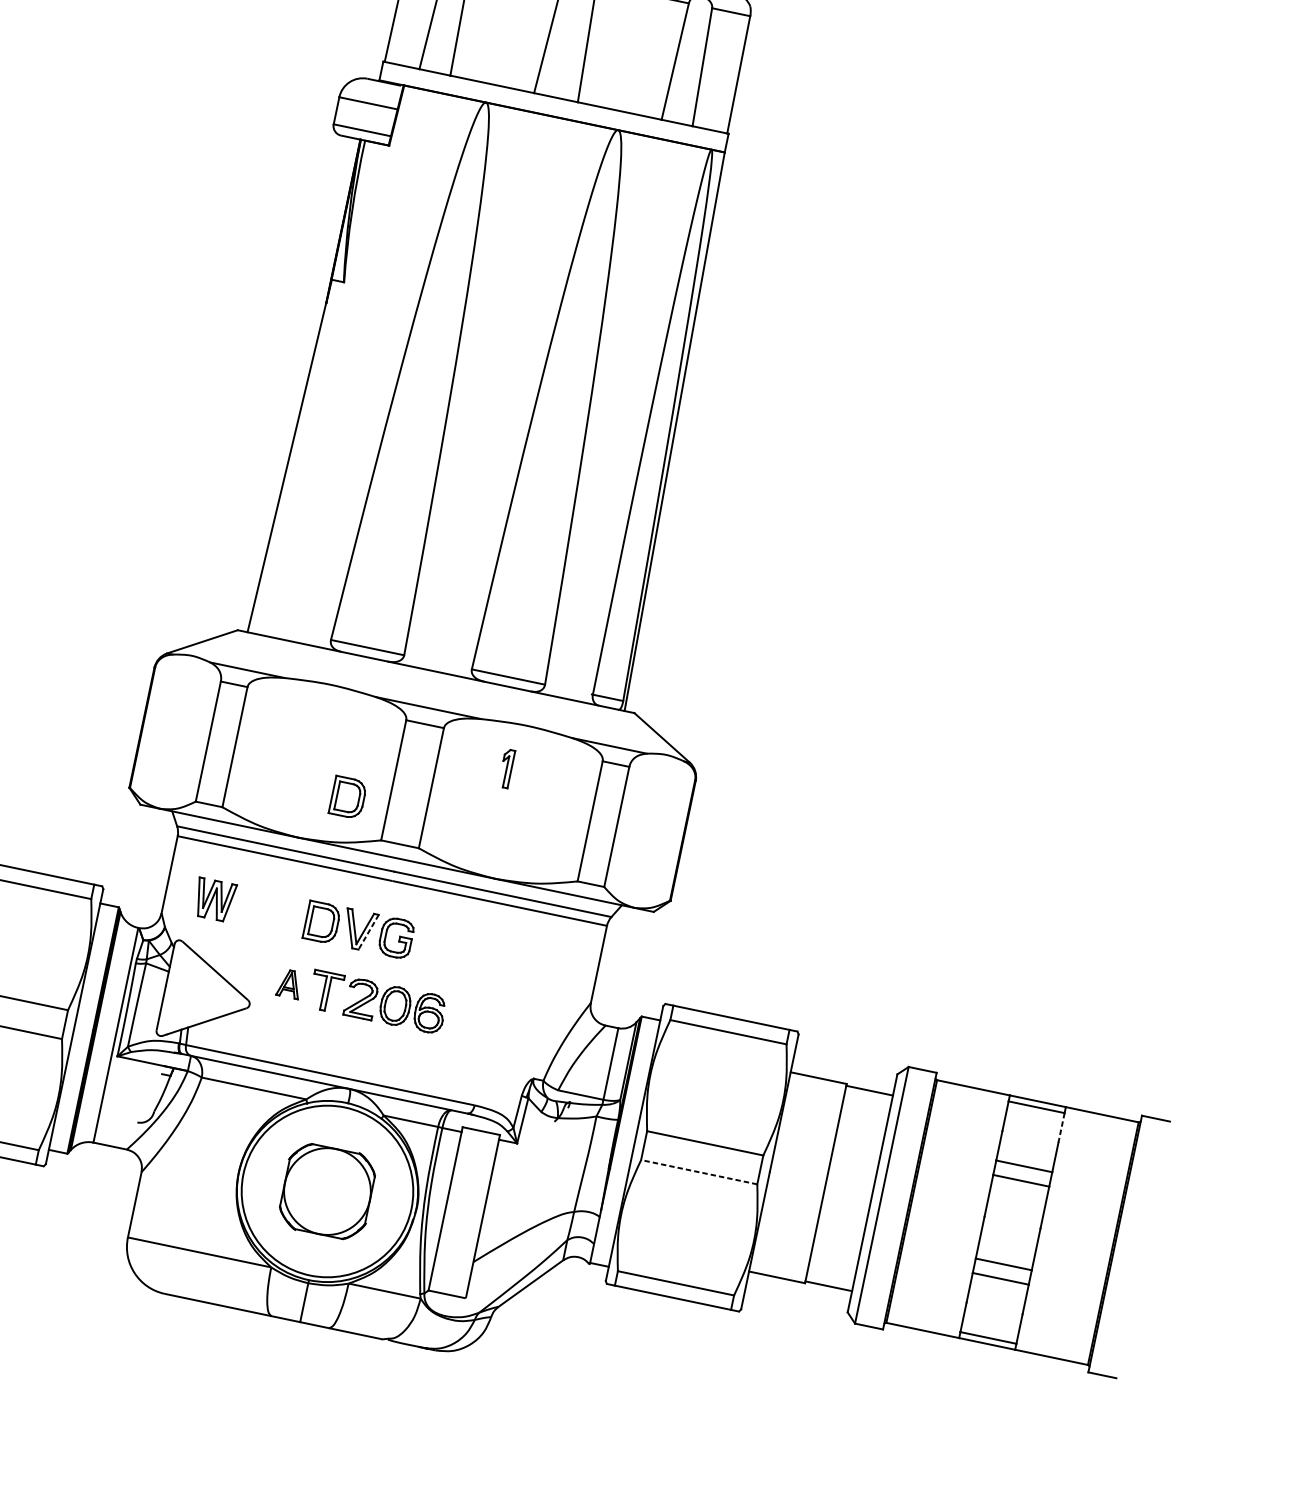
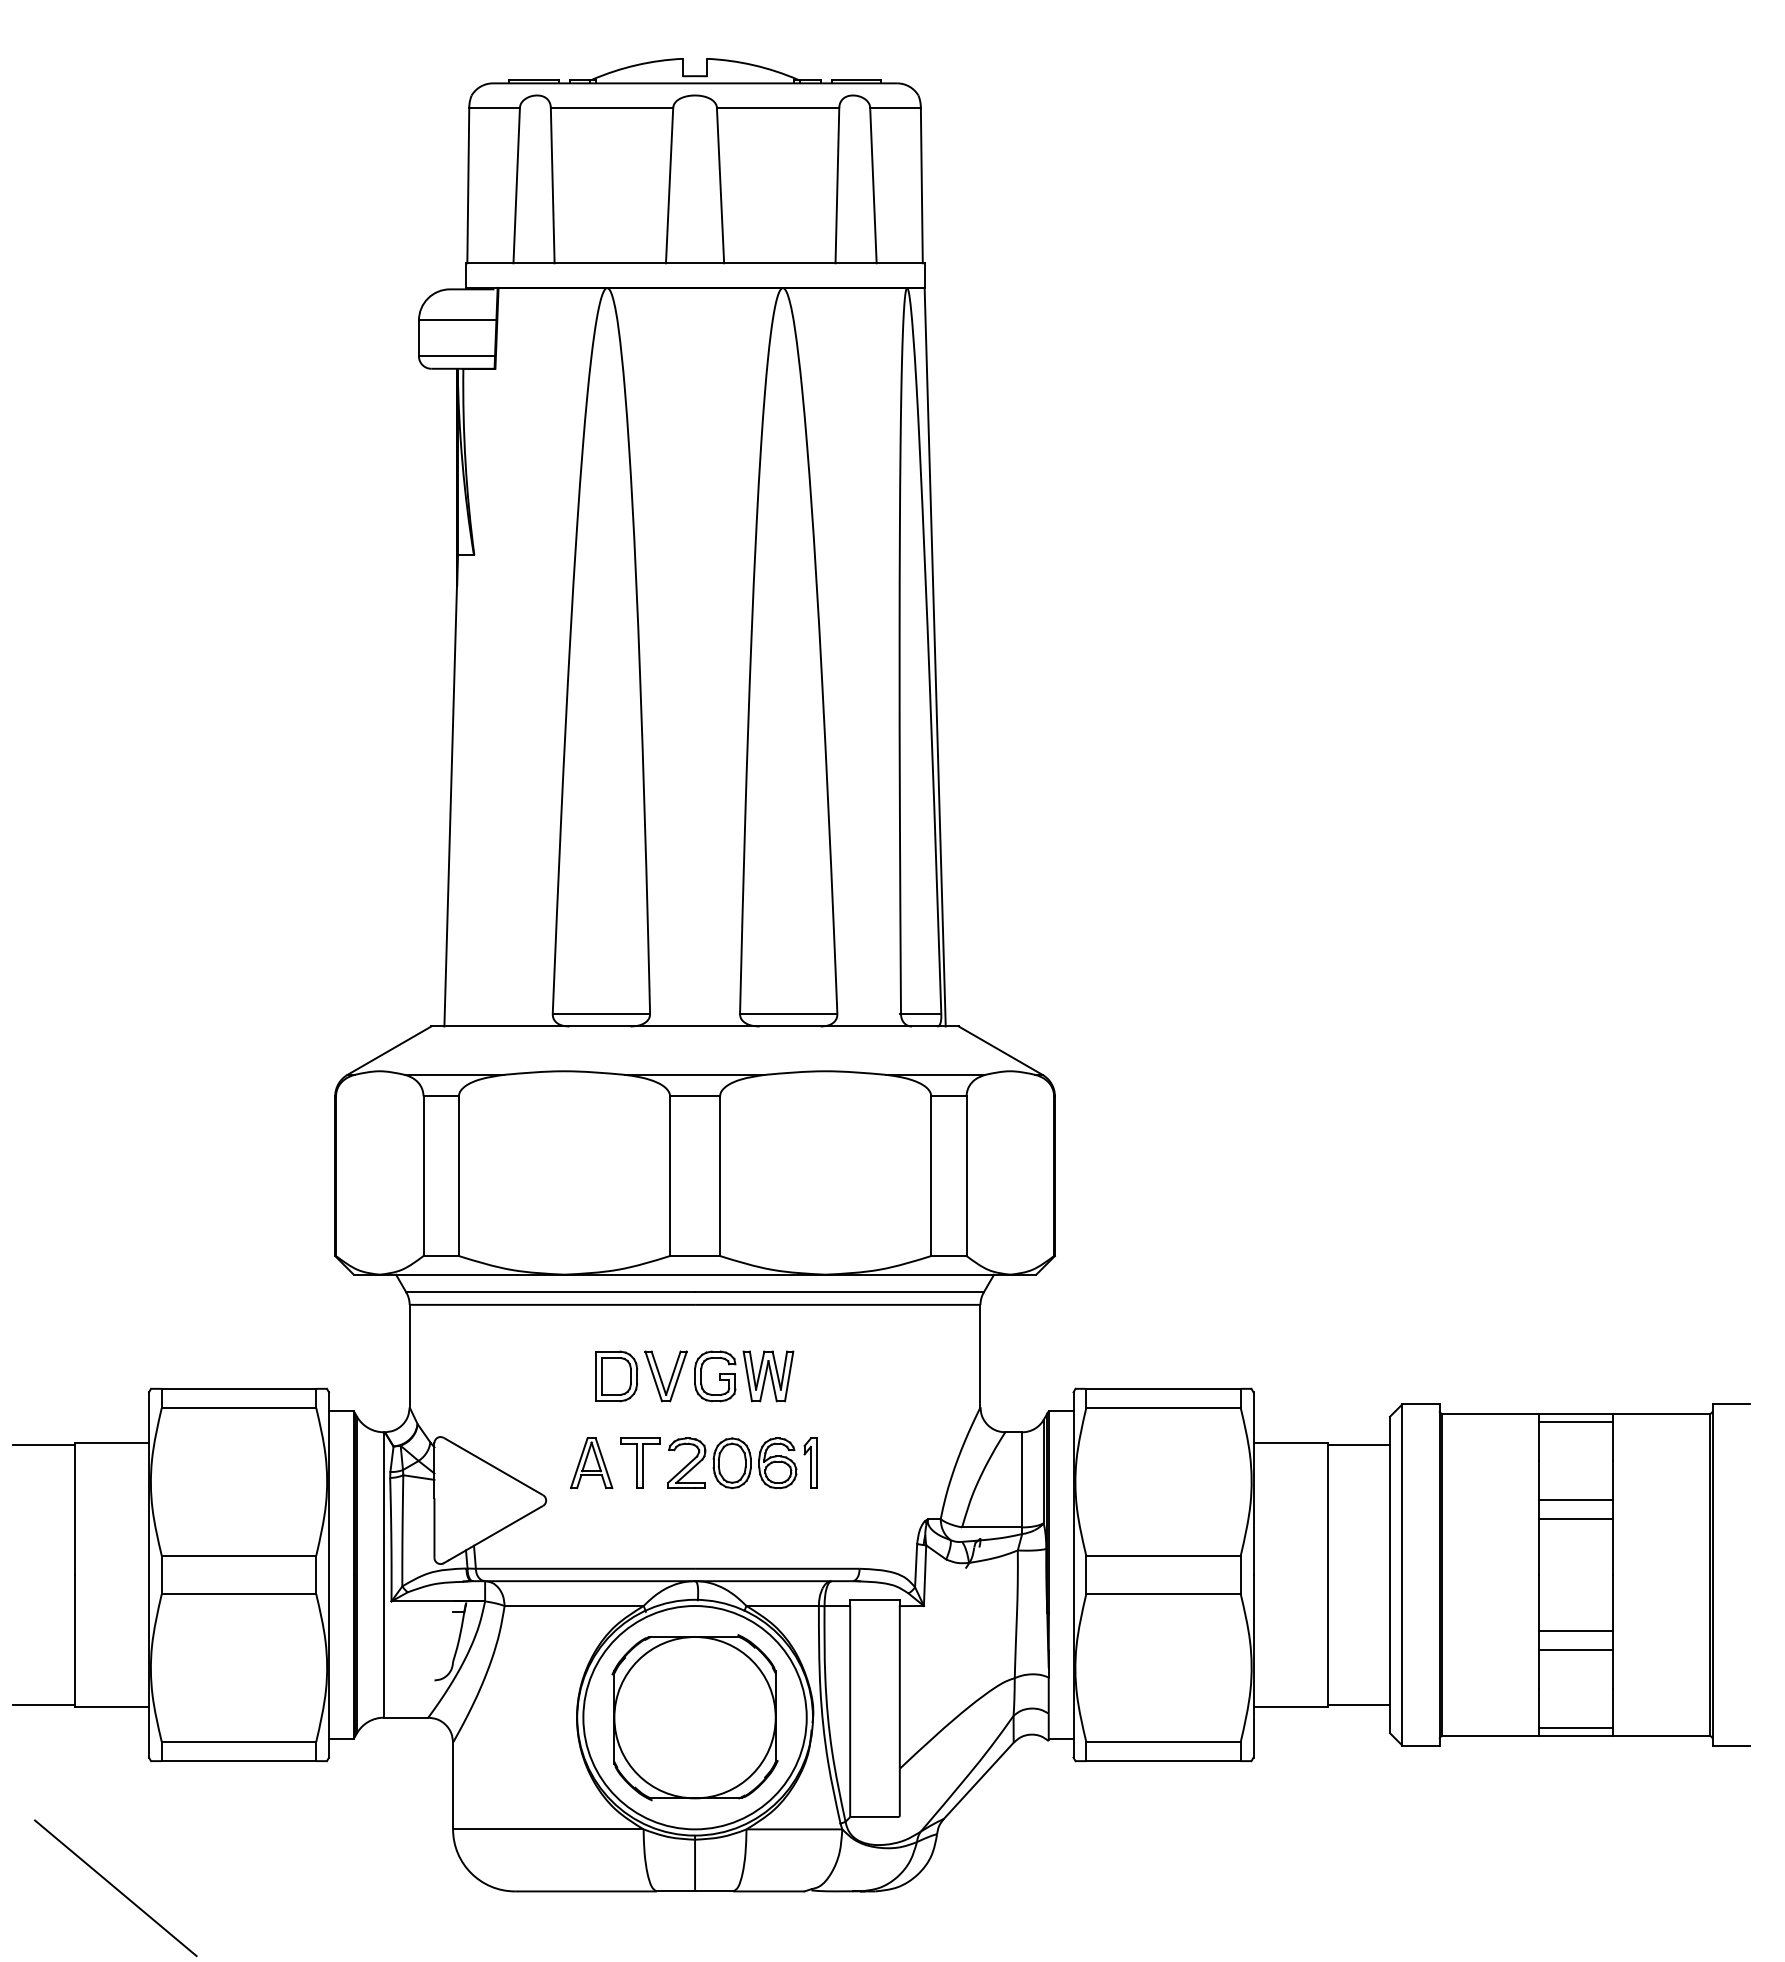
part: (506, 768) -> (810, 1462), moved
part: (348, 797) -> (616, 1210), removed
part: (214, 900) -> (768, 1376), moved
line: (368, 932) -> (678, 1376), dashed -> solid
part: (289, 984) -> (591, 1463), size x1.43
line: (1061, 1128) -> (1613, 1441), dashed -> solid
line: (699, 1172) -> (1163, 1594), dashed -> solid
part: (327, 1191) -> (694, 1717), size x1.43

